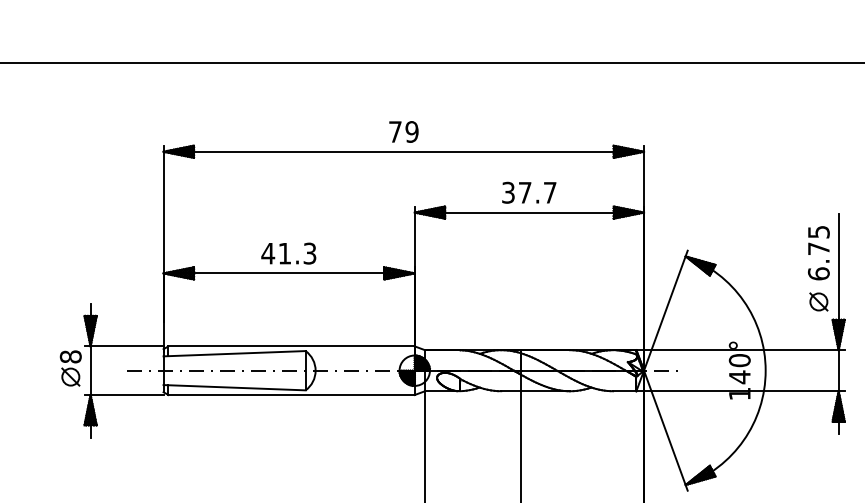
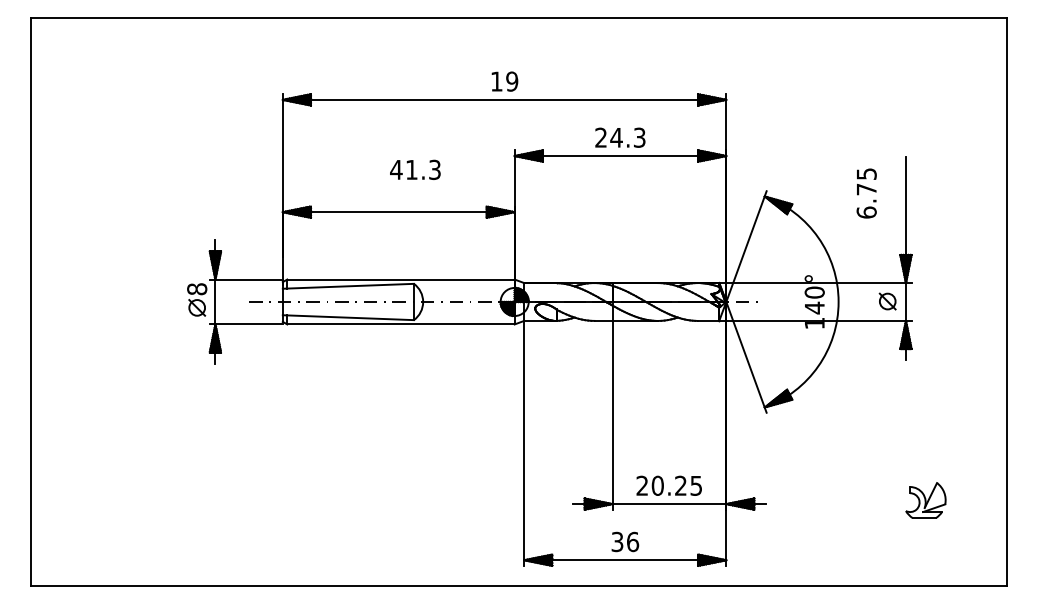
text: (395, 131) -> (496, 81), 79 -> 19
text: (529, 192) -> (620, 137), 37.7 -> 24.3
text: (288, 253) -> (415, 169), moved
text: (818, 253) -> (866, 193), moved
part: (818, 301) -> (887, 301), moved

